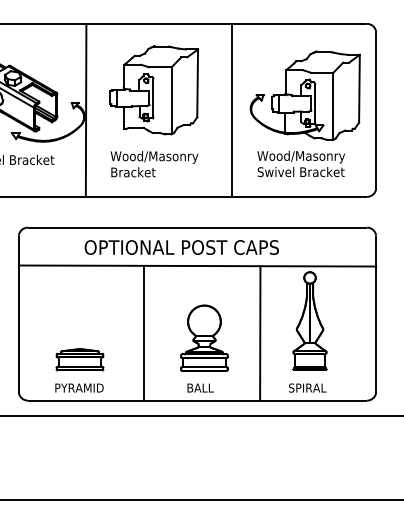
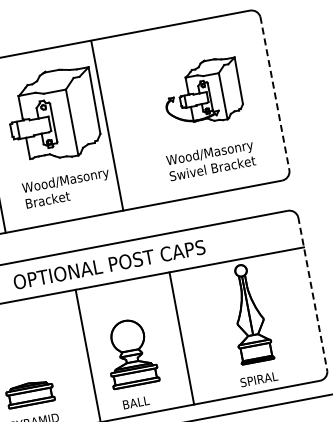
part: (304, 95) -> (201, 92), size x0.7
line: (231, 110) -> (107, 125), moved
line: (376, 110) -> (275, 93), solid -> dashed
line: (376, 314) -> (313, 294), solid -> dashed
line: (260, 333) -> (182, 338), moved
part: (204, 348) -> (132, 363), moved

